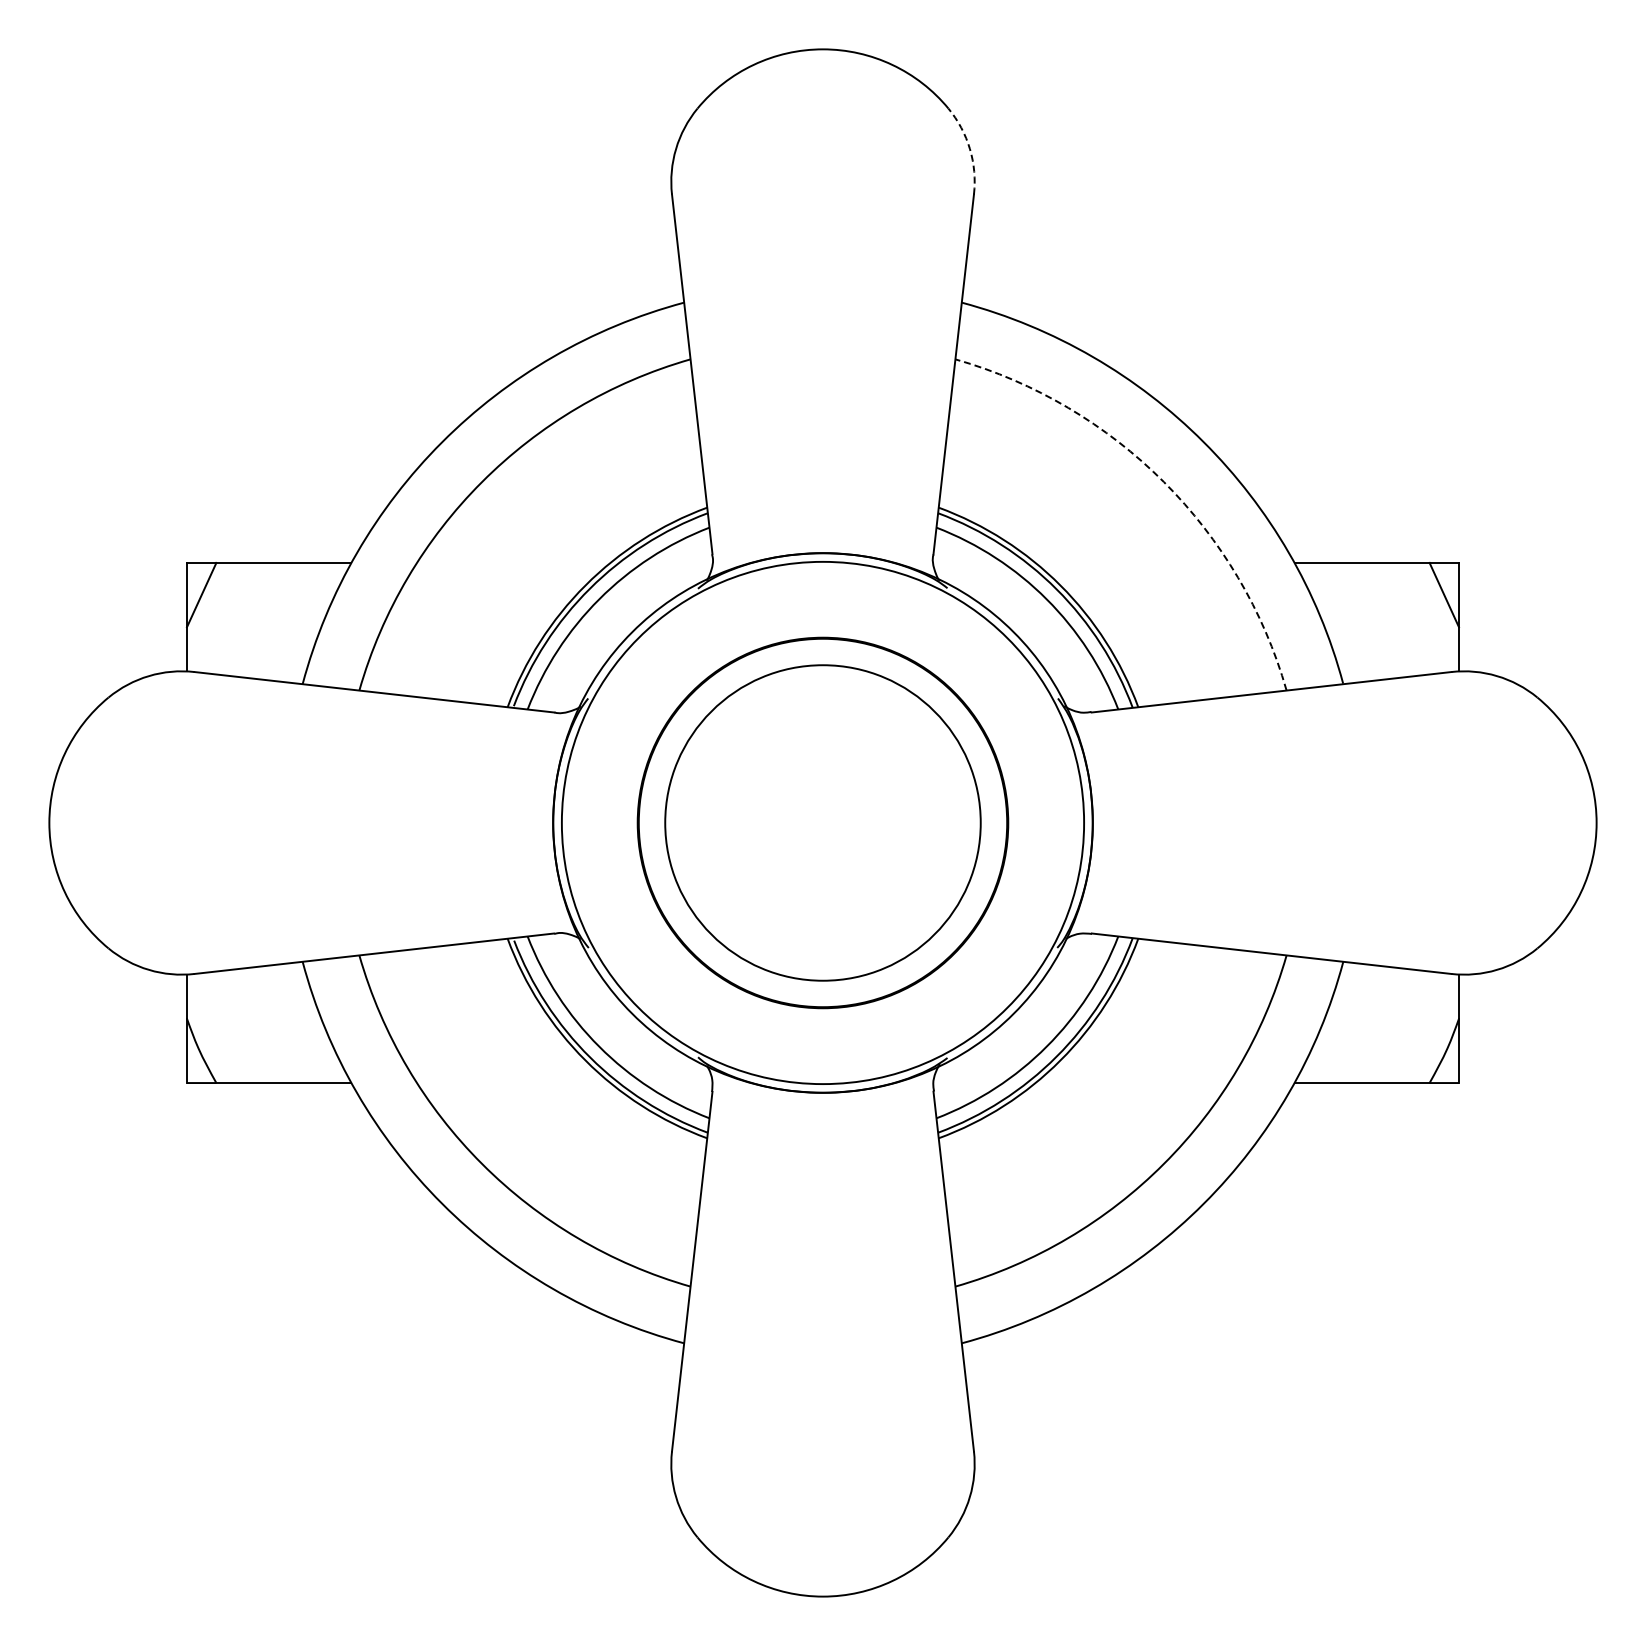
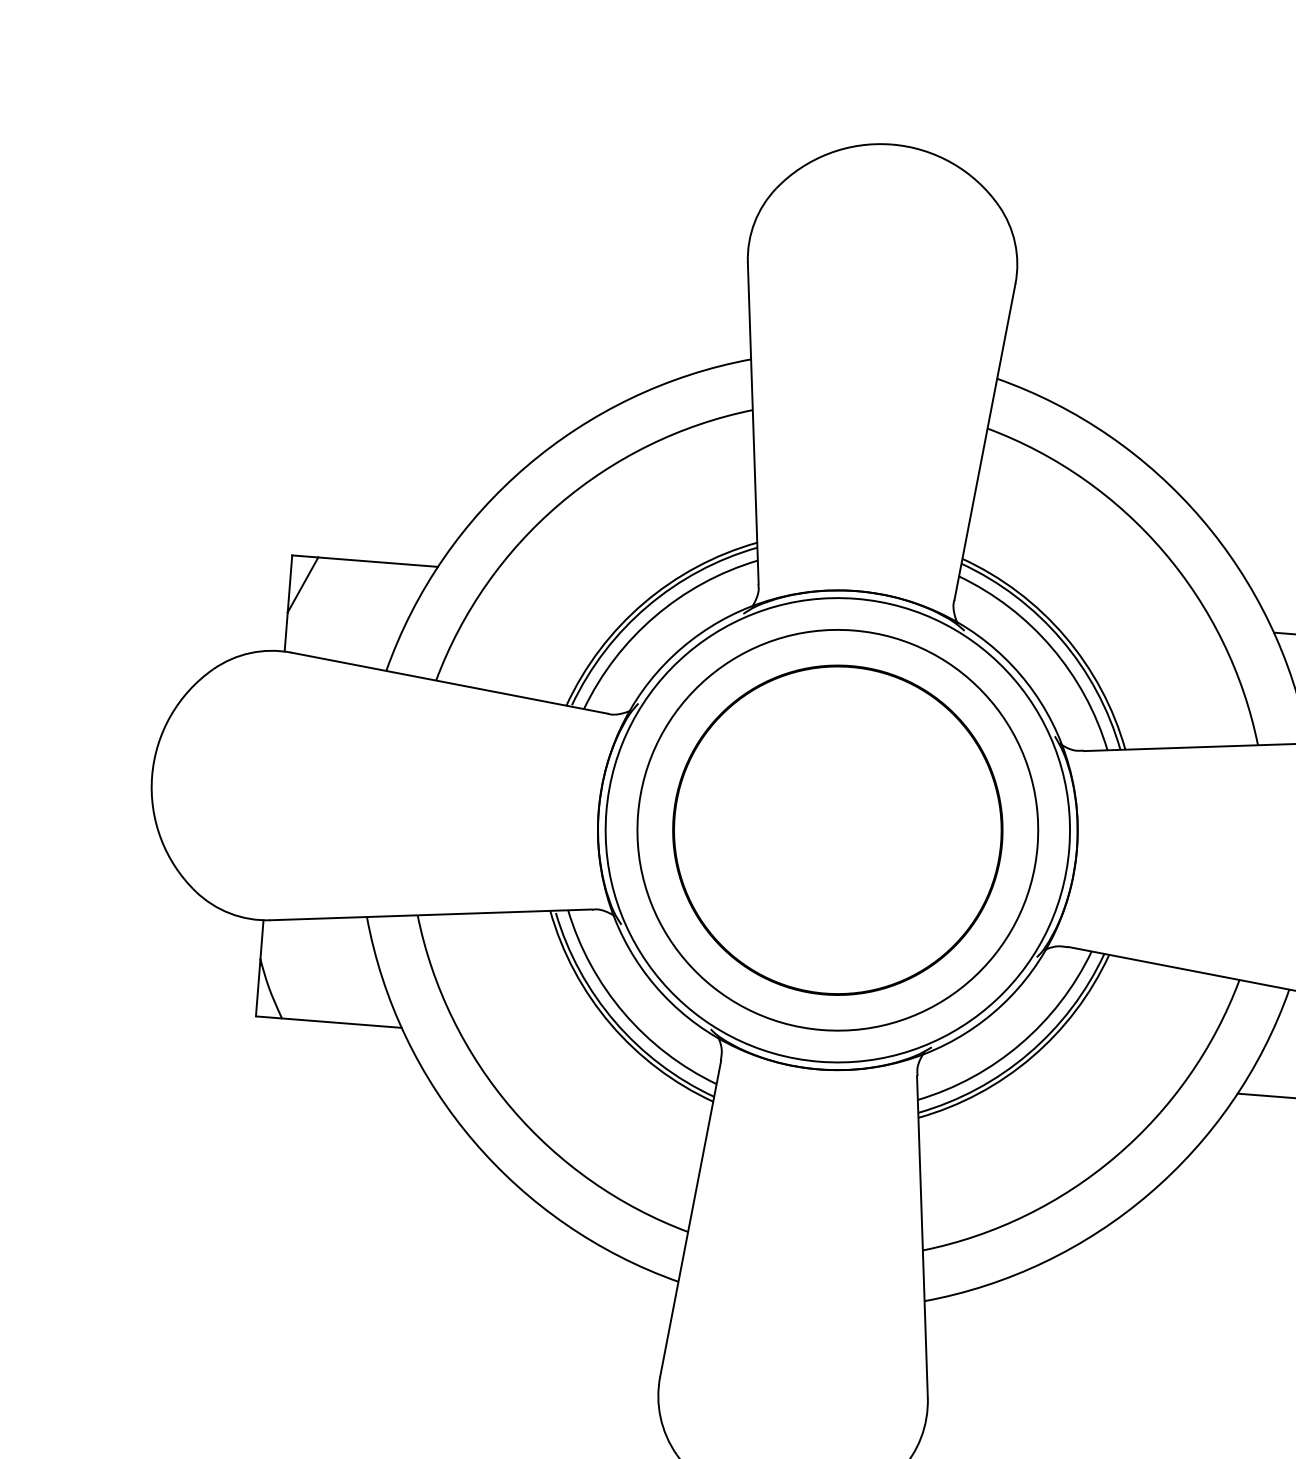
arc: (969, 148) -> (1014, 242), dashed -> solid
arc: (1163, 482) -> (1163, 552), dashed -> solid
circle: (822, 822) -> (837, 829), size x1.43

